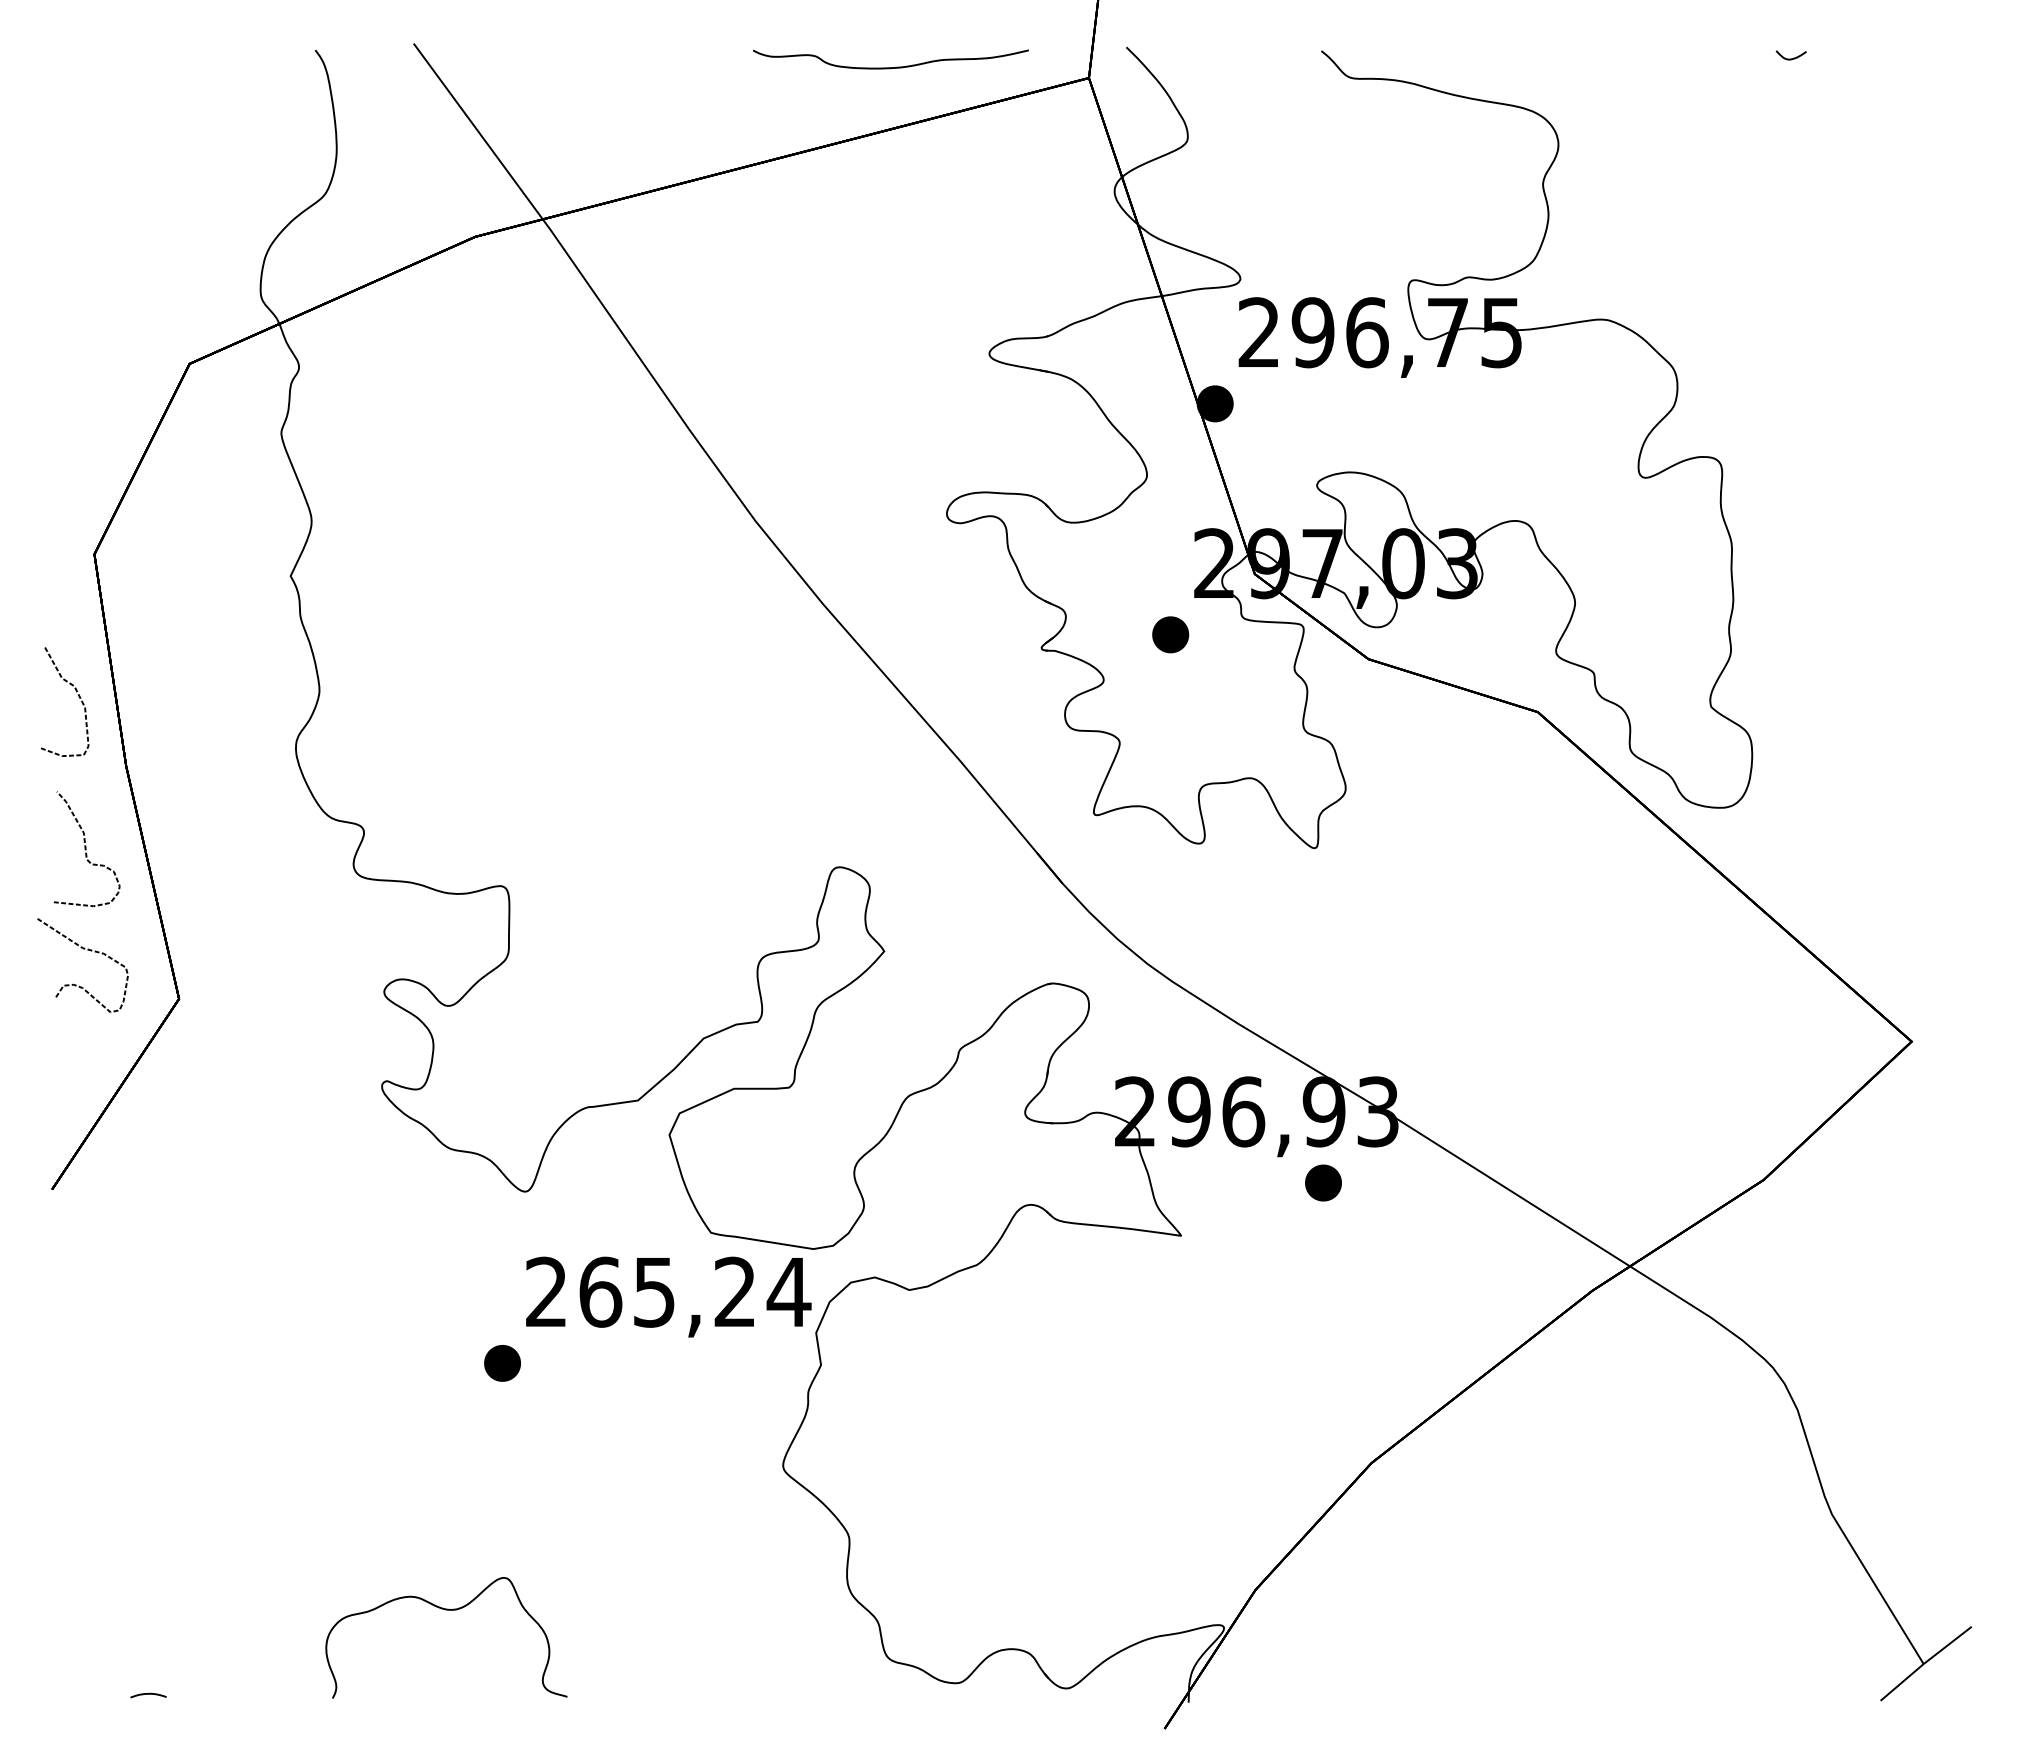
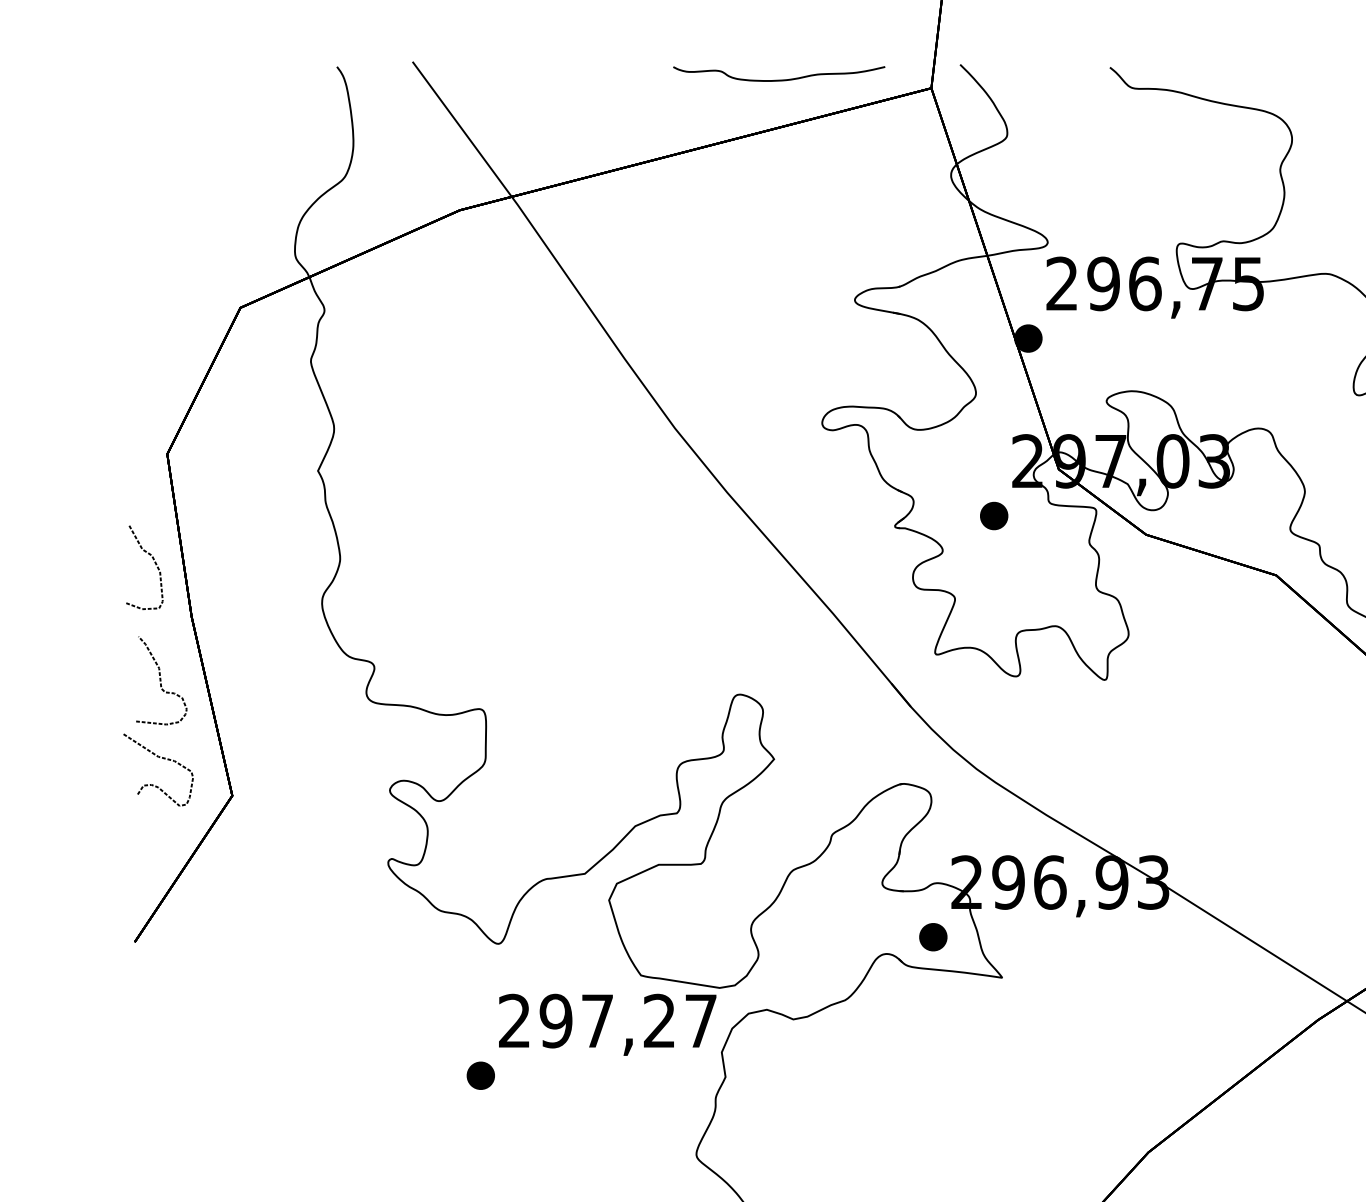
part: (1323, 1182) -> (933, 936), moved
text: (695, 1291) -> (629, 1020), 265,24 -> 297,27

